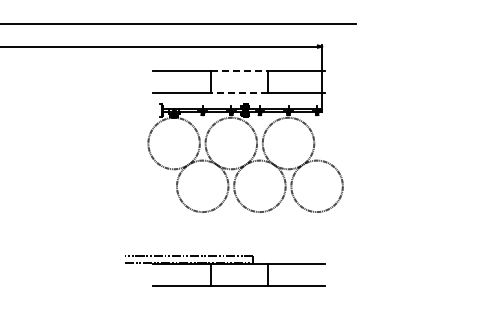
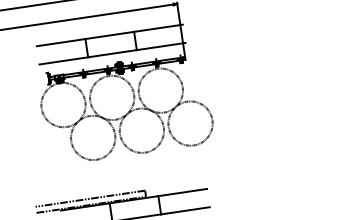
line: (239, 71) -> (110, 35), dashed -> solid
line: (239, 92) -> (112, 53), dashed -> solid

